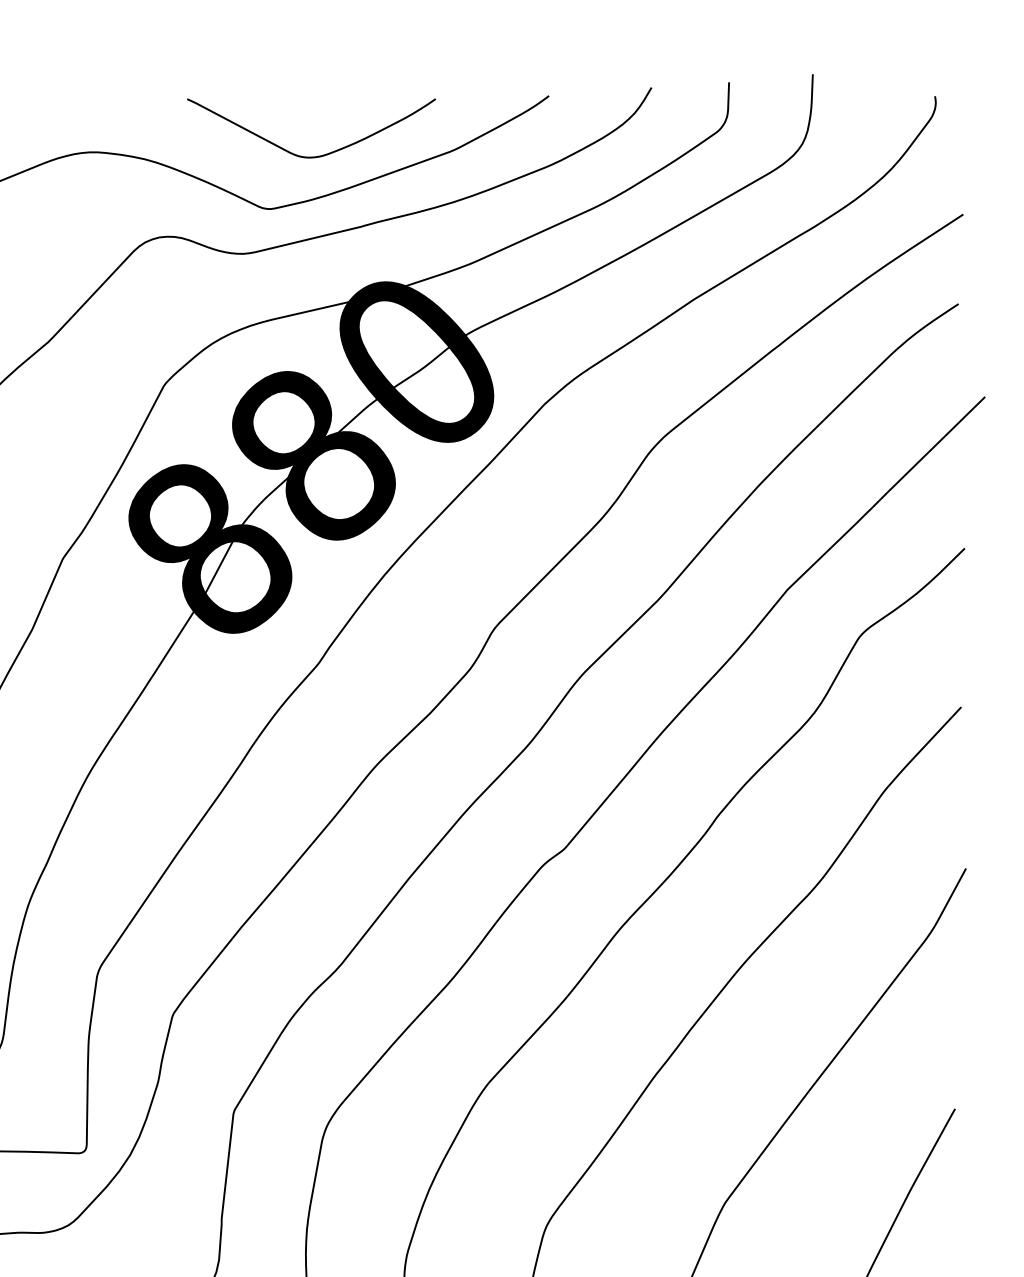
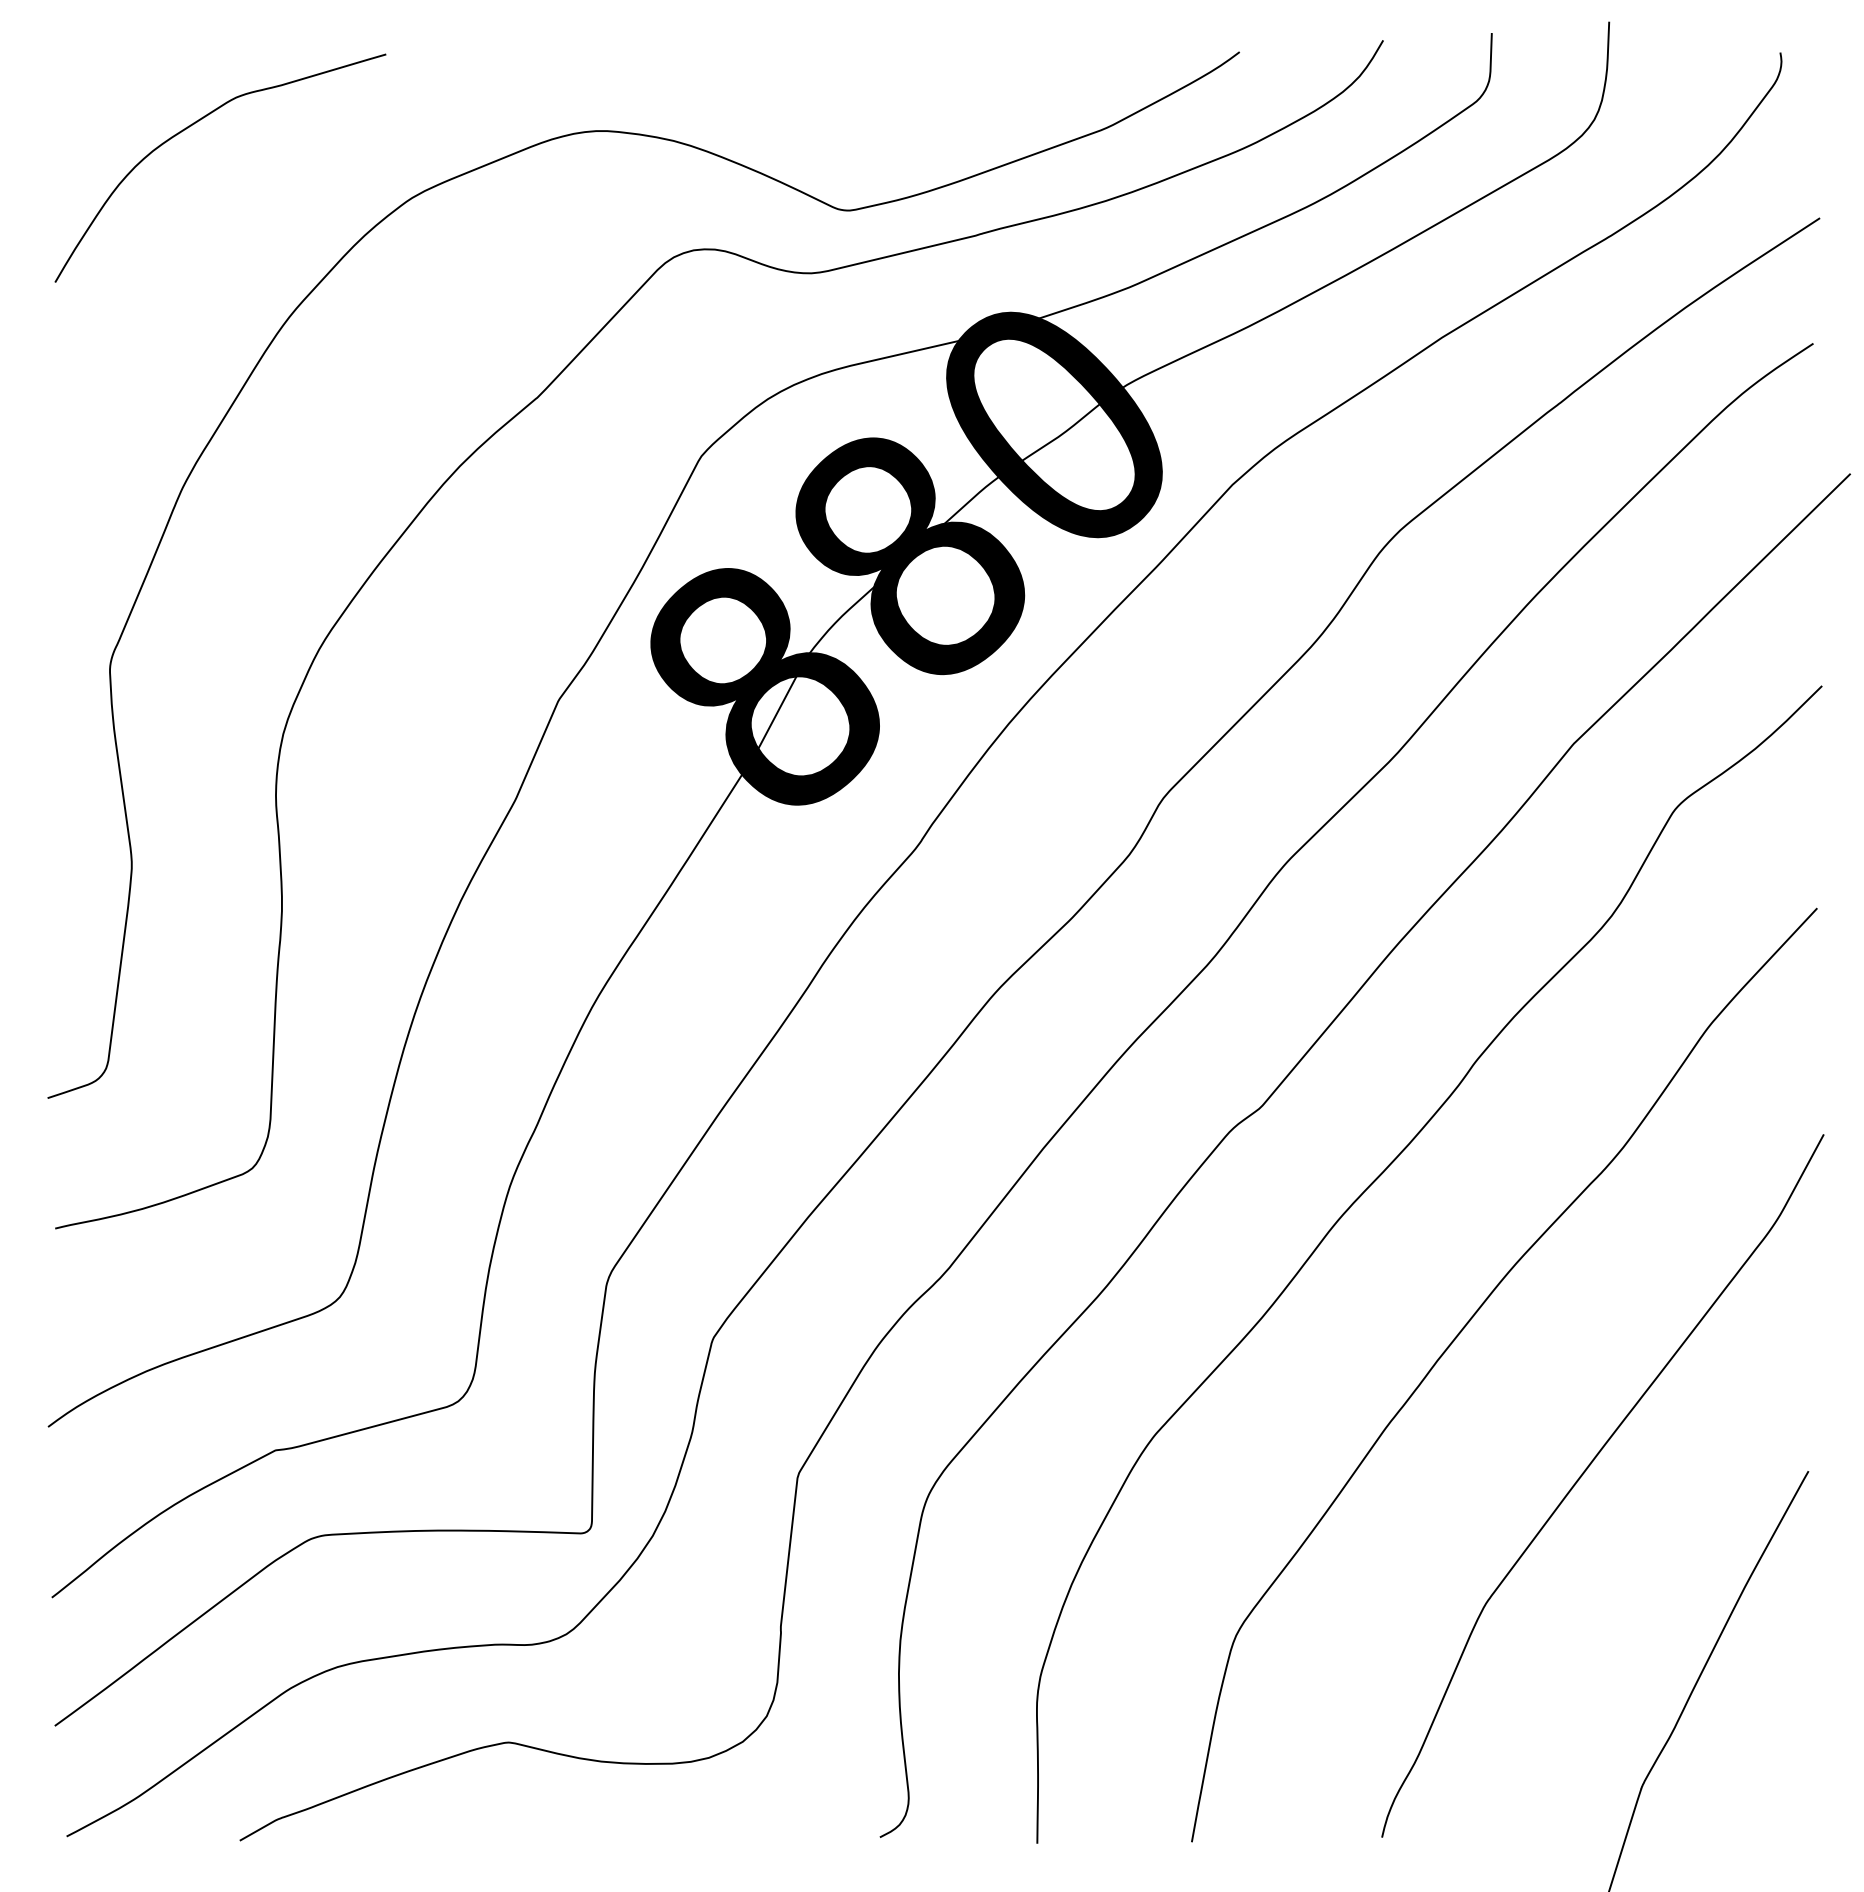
curve: (316, 156) -> (913, 136), removed

